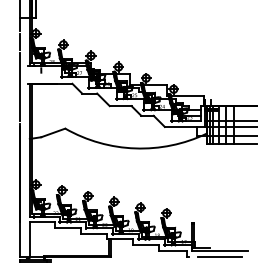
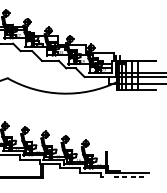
line: (219, 256) -> (126, 177), solid -> dashed

